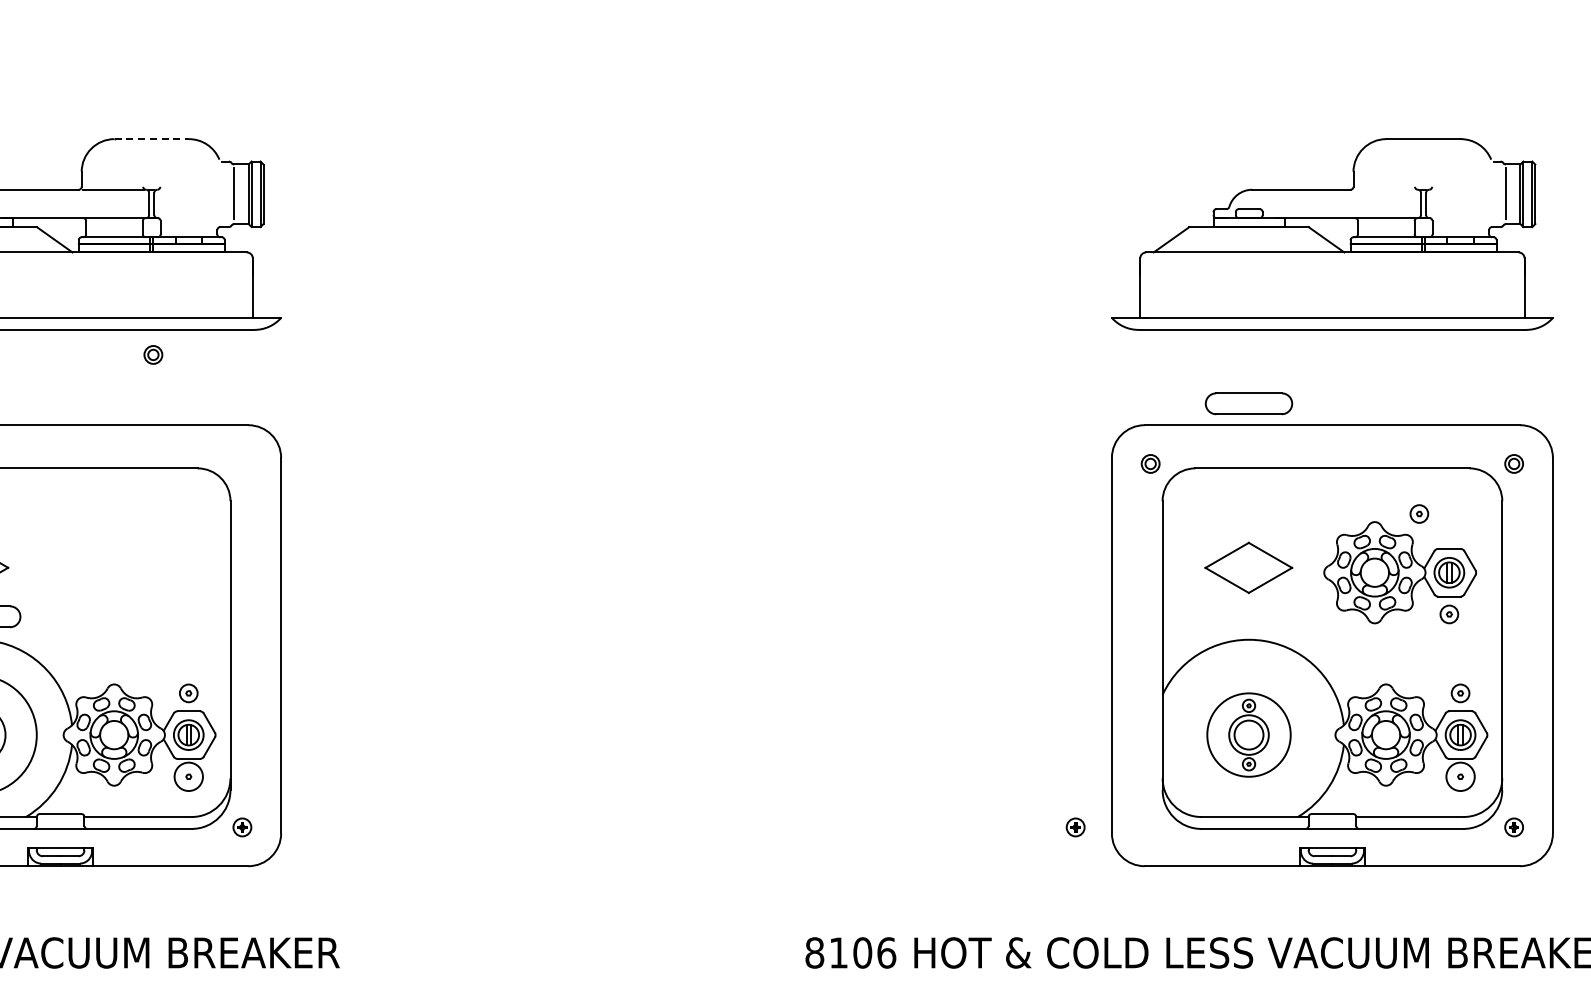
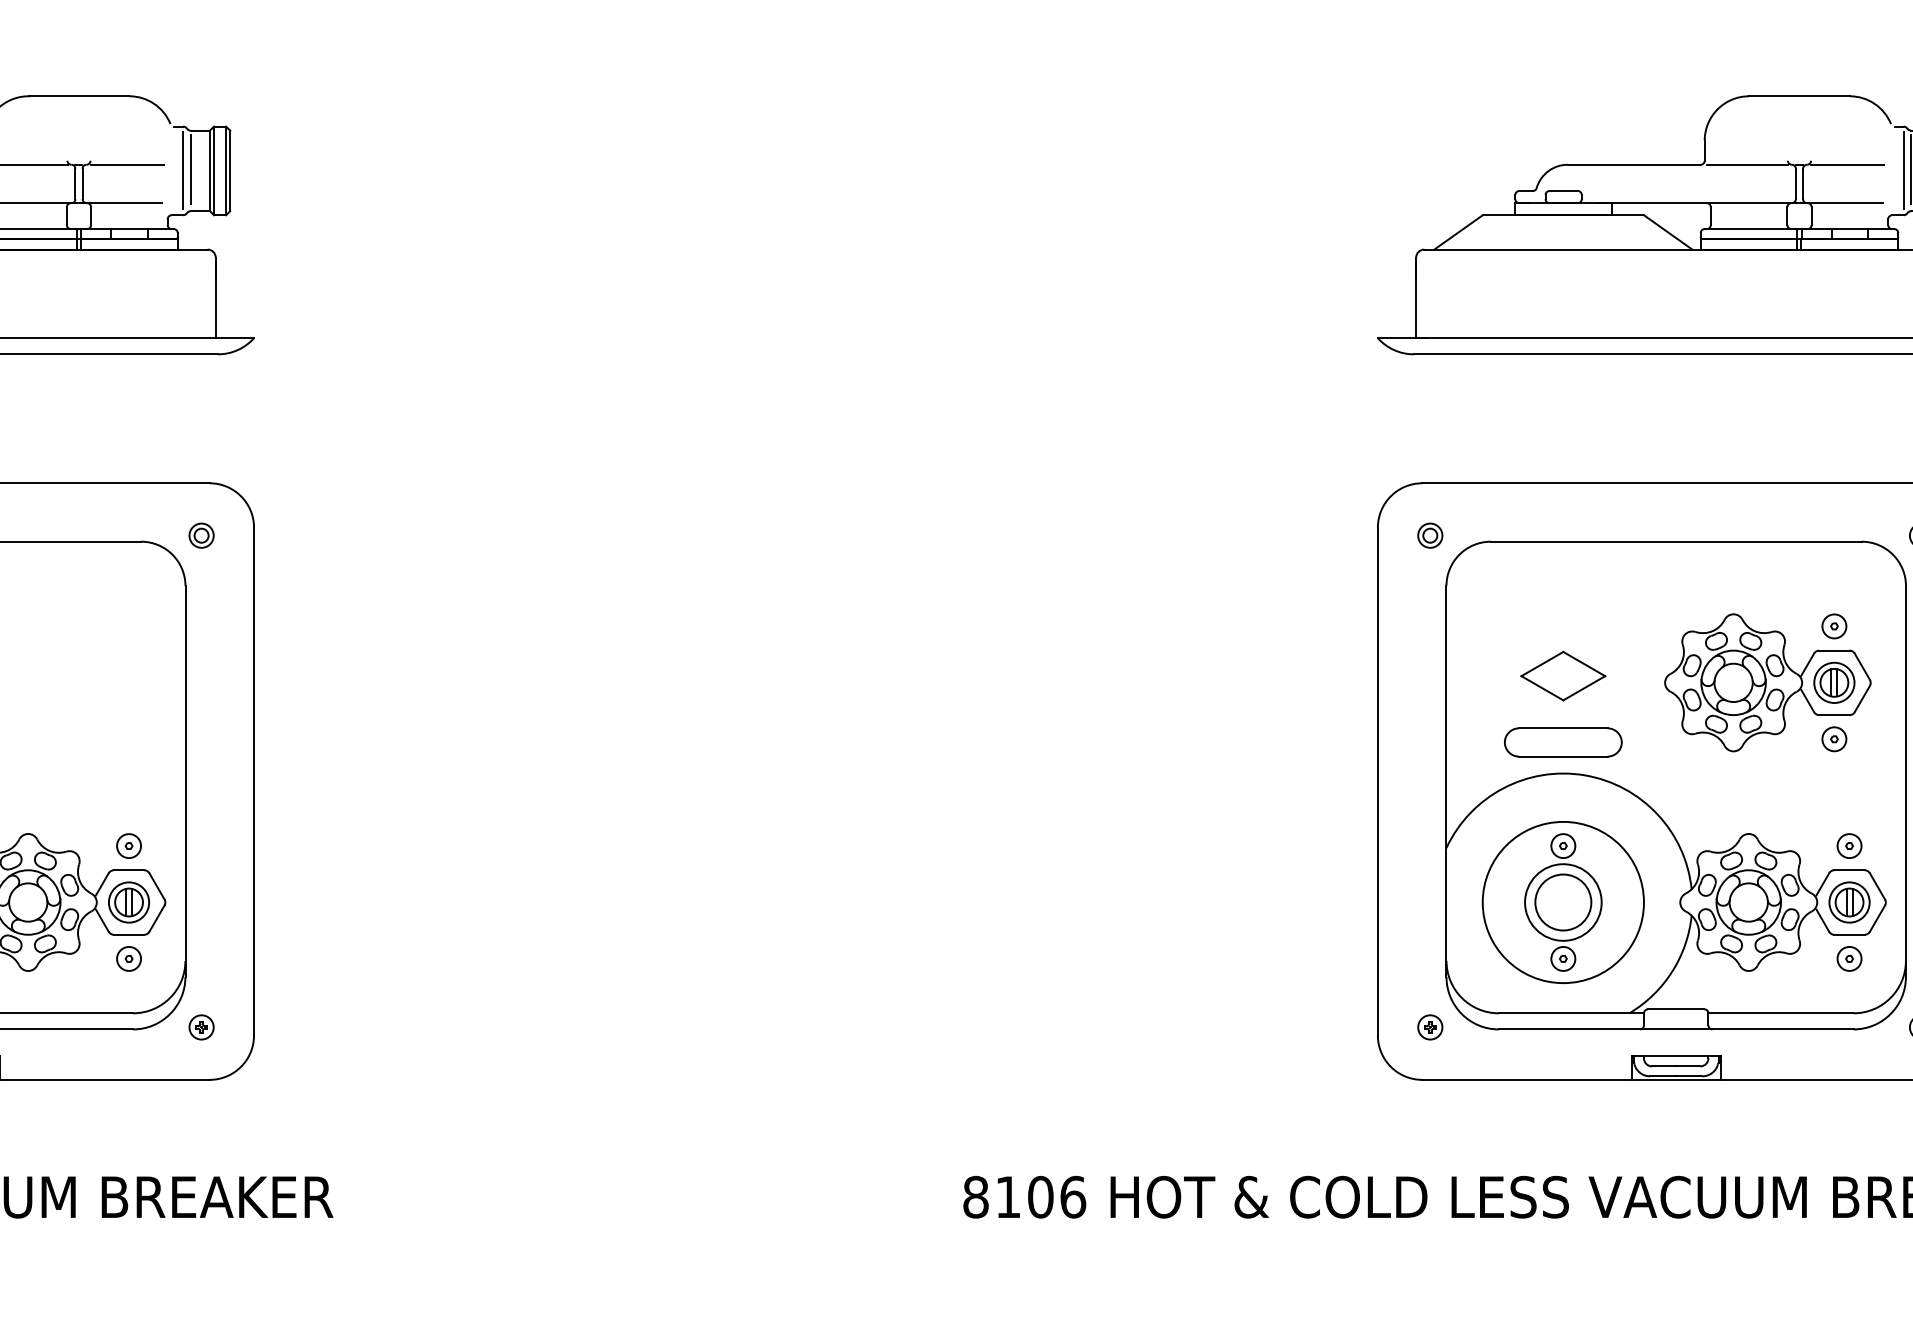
line: (152, 139) -> (79, 96), dashed -> solid
line: (187, 189) -> (127, 164), added
line: (1385, 189) -> (1747, 164), added
line: (1459, 189) -> (1848, 164), added
line: (228, 193) -> (182, 169), added
line: (1500, 193) -> (1903, 169), added
line: (186, 218) -> (125, 203), added
line: (1458, 218) -> (1846, 203), added
part: (153, 354) -> (201, 535), moved
part: (1248, 403) -> (1562, 742), moved
part: (1419, 513) -> (1834, 625), moved
part: (1249, 567) -> (1564, 675), size x0.71
part: (1248, 734) -> (1562, 901), size x1.43
circle: (188, 776) -> (128, 958), size x0.62
circle: (1460, 776) -> (1849, 958), size x0.62
part: (1075, 827) -> (1430, 1027), moved

